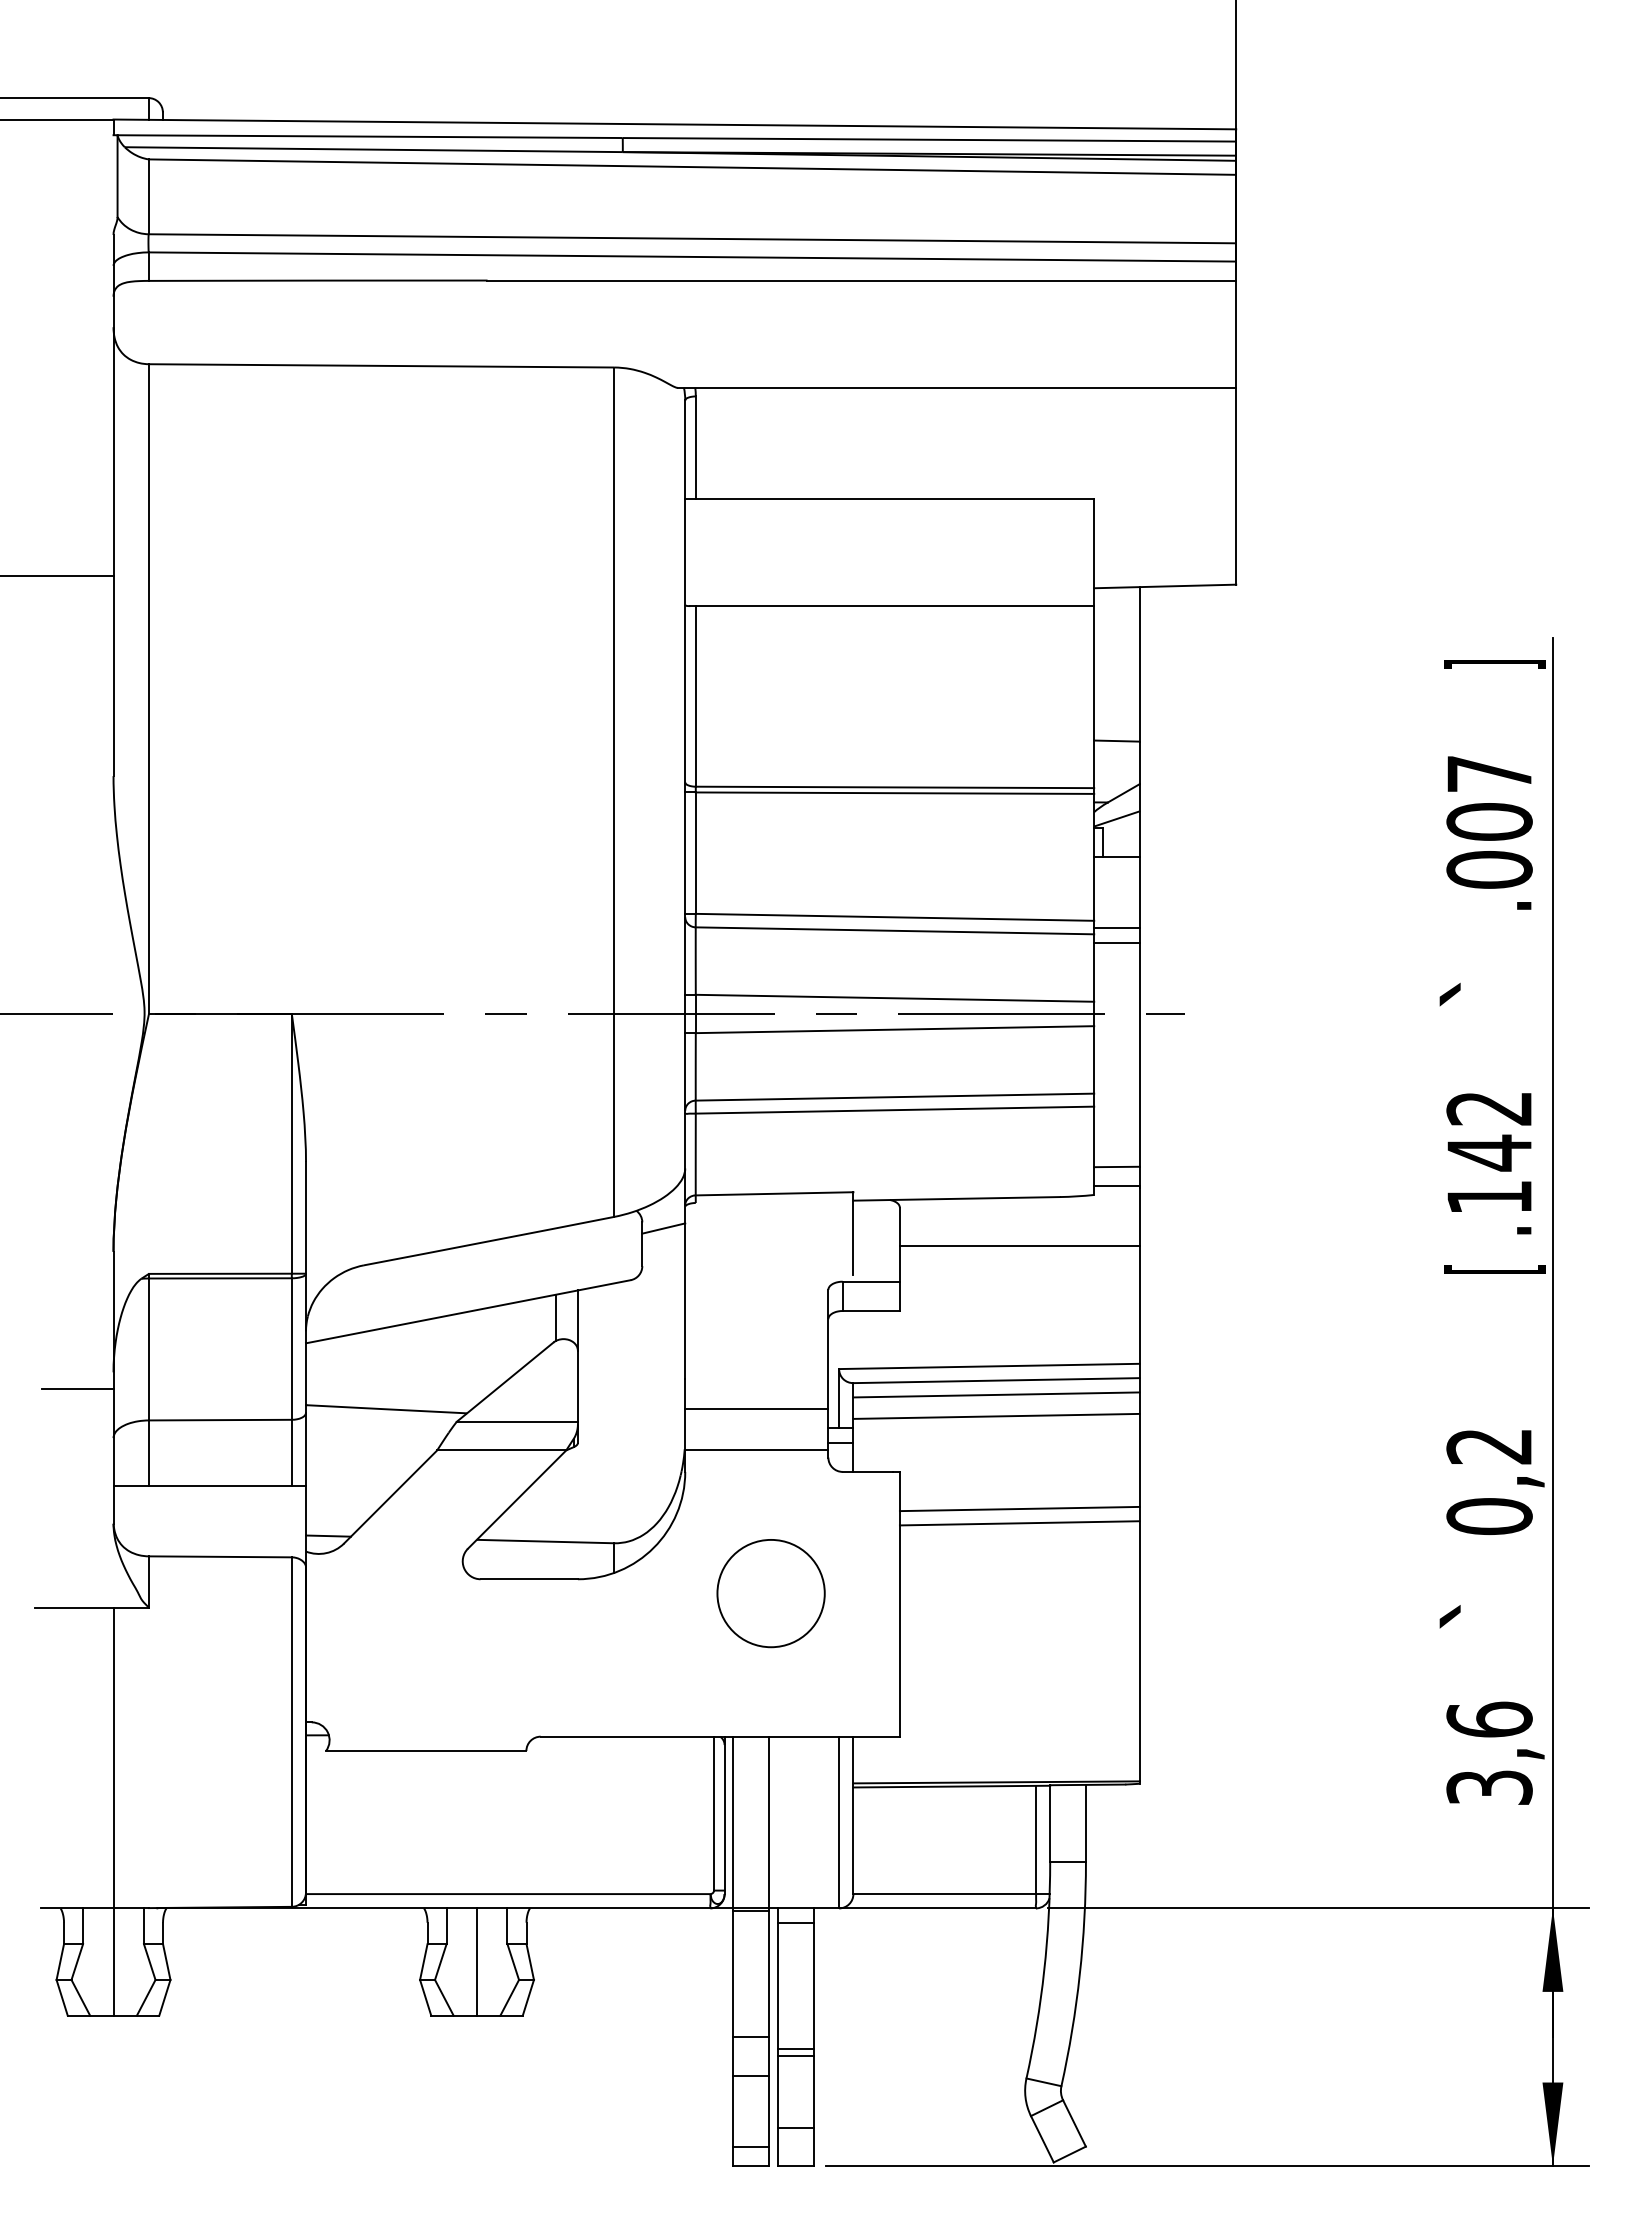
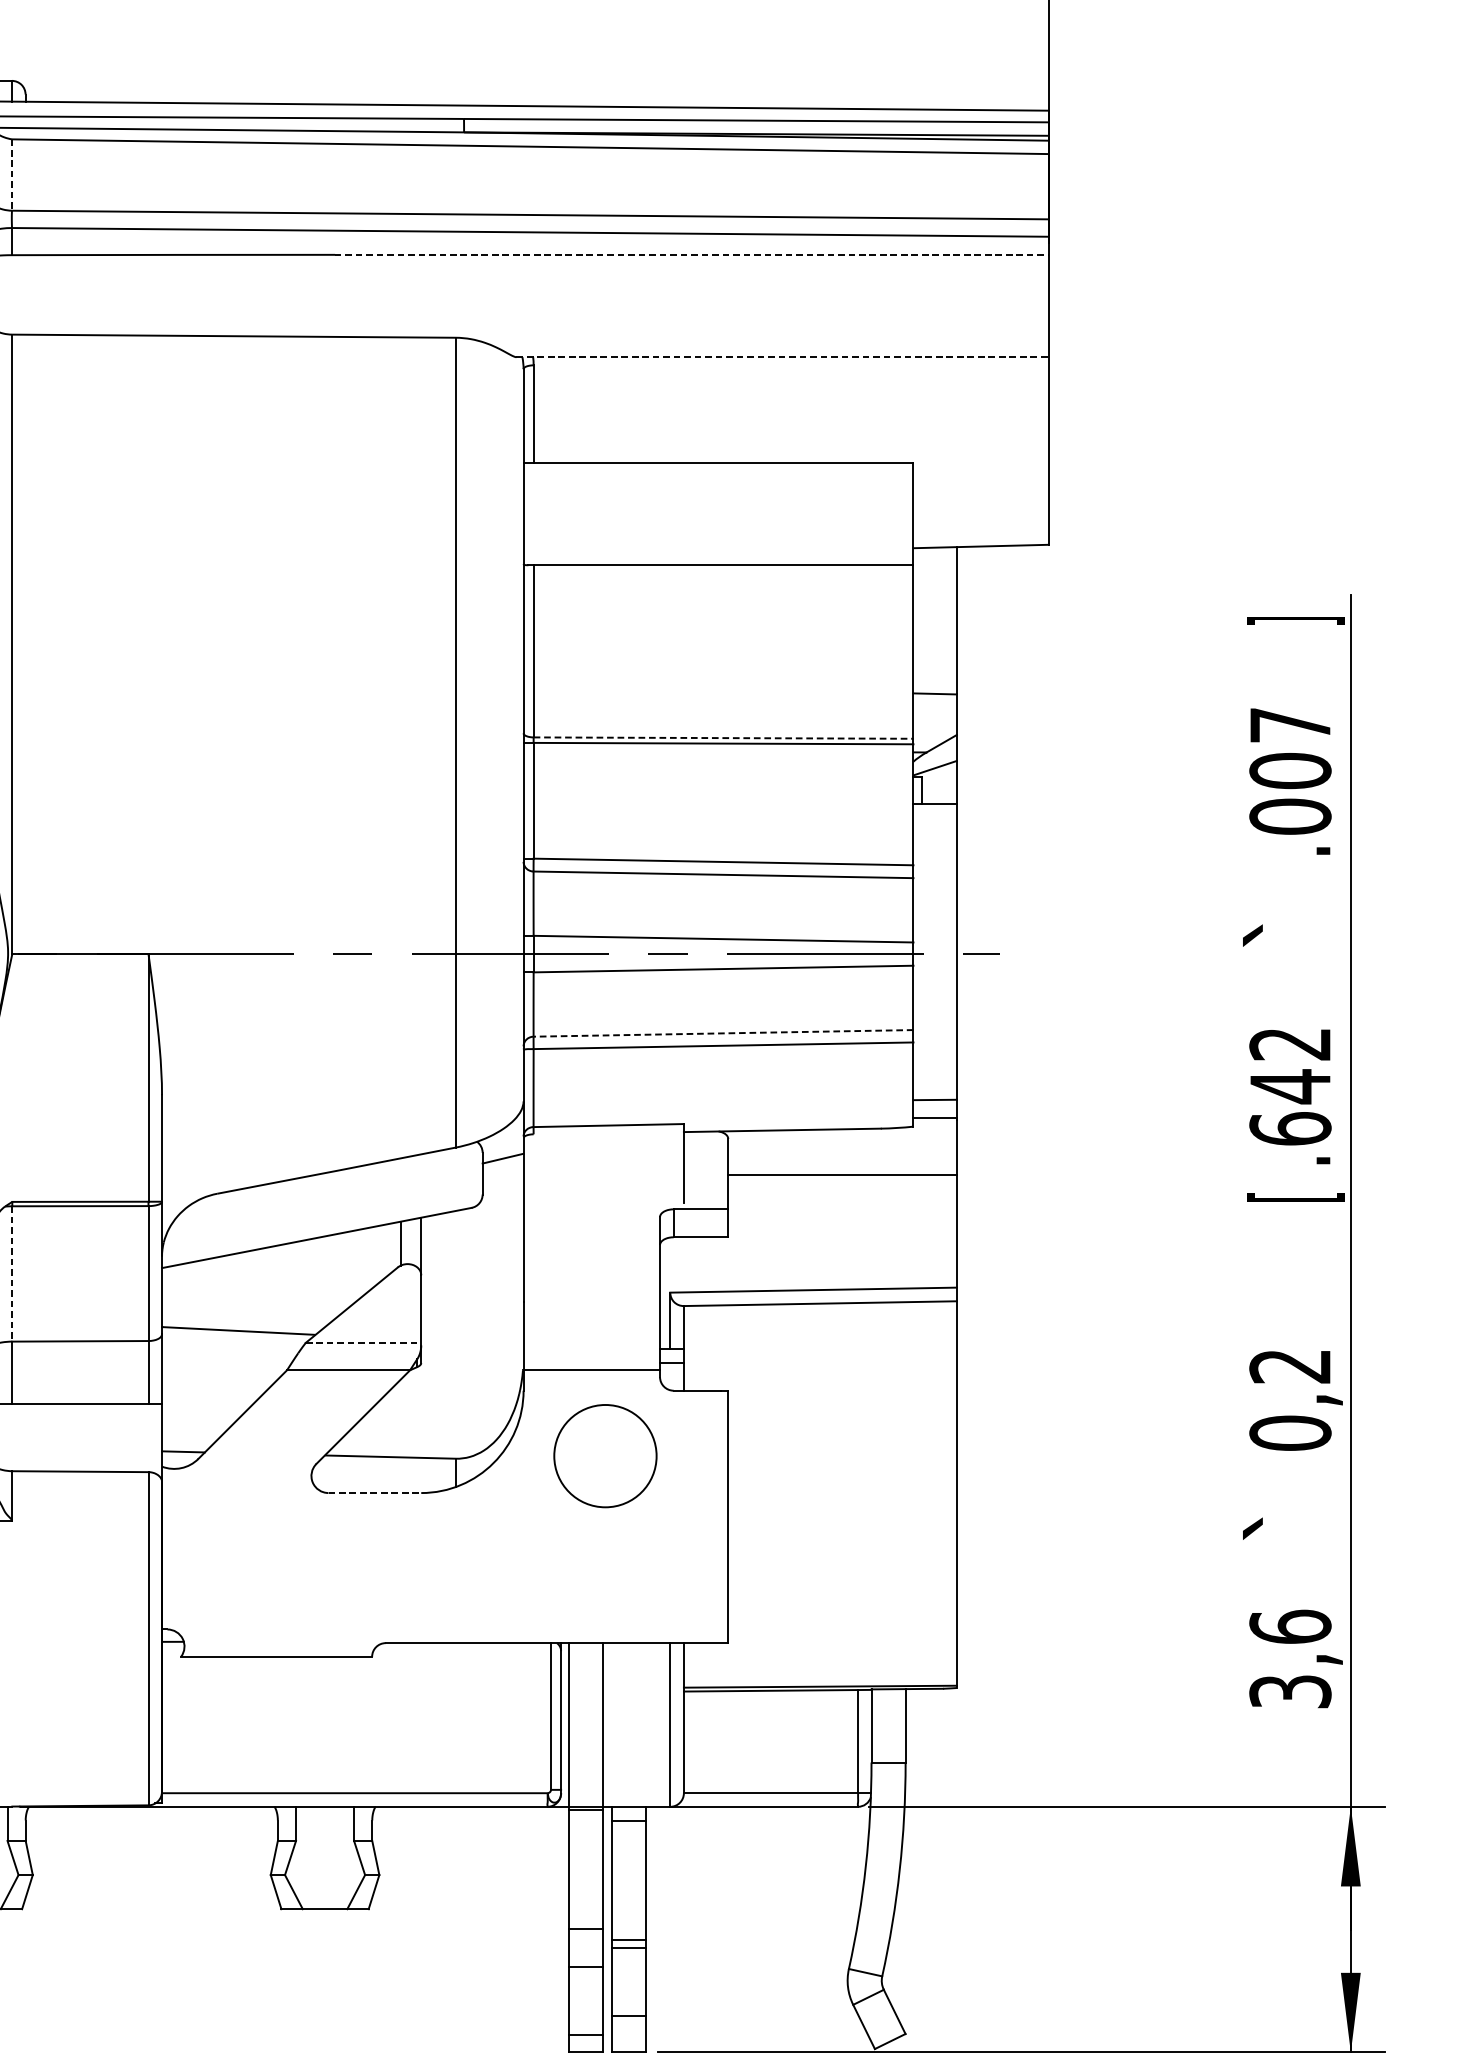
line: (148, 197) -> (11, 175), solid -> dashed
line: (861, 280) -> (691, 254), solid -> dashed
line: (957, 387) -> (783, 356), solid -> dashed
line: (895, 787) -> (724, 738), solid -> dashed
line: (1116, 928) -> (934, 872), removed
line: (1116, 942) -> (934, 885), removed
line: (894, 1097) -> (723, 1033), solid -> dashed
text: (1489, 1196) -> (1290, 1128), .142 -> .642
line: (149, 1349) -> (12, 1273), solid -> dashed
line: (996, 1394) -> (820, 1316), removed
line: (756, 1409) -> (591, 1331), removed
line: (996, 1415) -> (820, 1336), removed
line: (517, 1421) -> (363, 1342), solid -> dashed
line: (1019, 1508) -> (842, 1425), removed
line: (1019, 1523) -> (842, 1439), removed
line: (529, 1579) -> (375, 1493), solid -> dashed
circle: (770, 1593) -> (604, 1456), moved
line: (477, 1961) -> (325, 1857), removed

